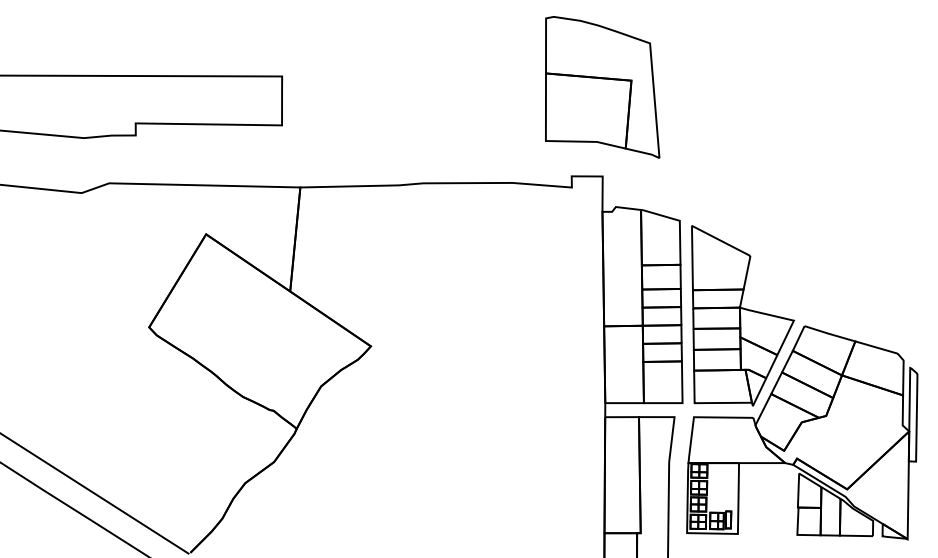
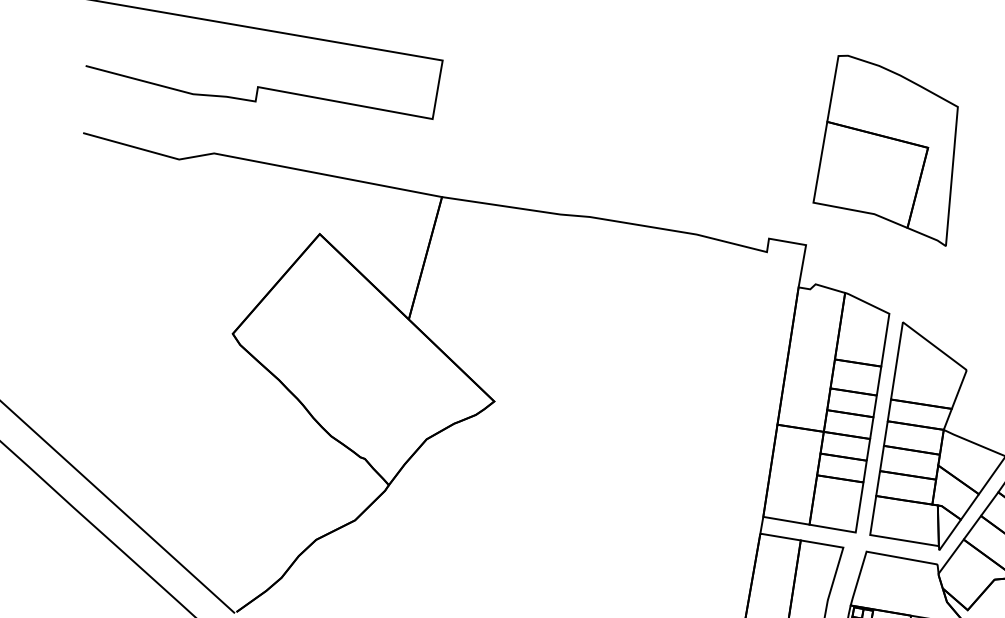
part: (602, 87) -> (892, 150), moved

